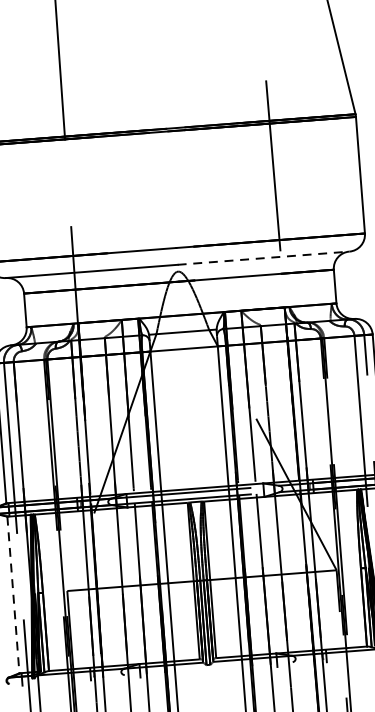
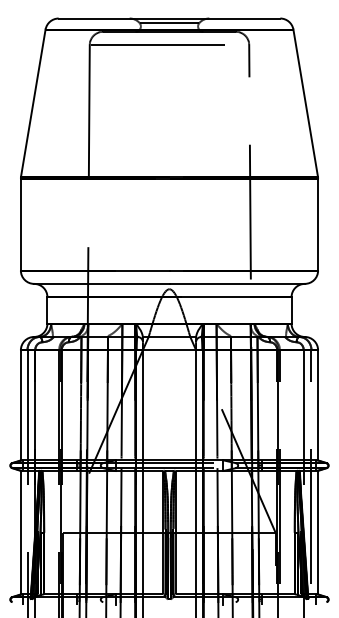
line: (263, 257) -> (237, 283), dashed -> solid
line: (12, 594) -> (20, 532), dashed -> solid

